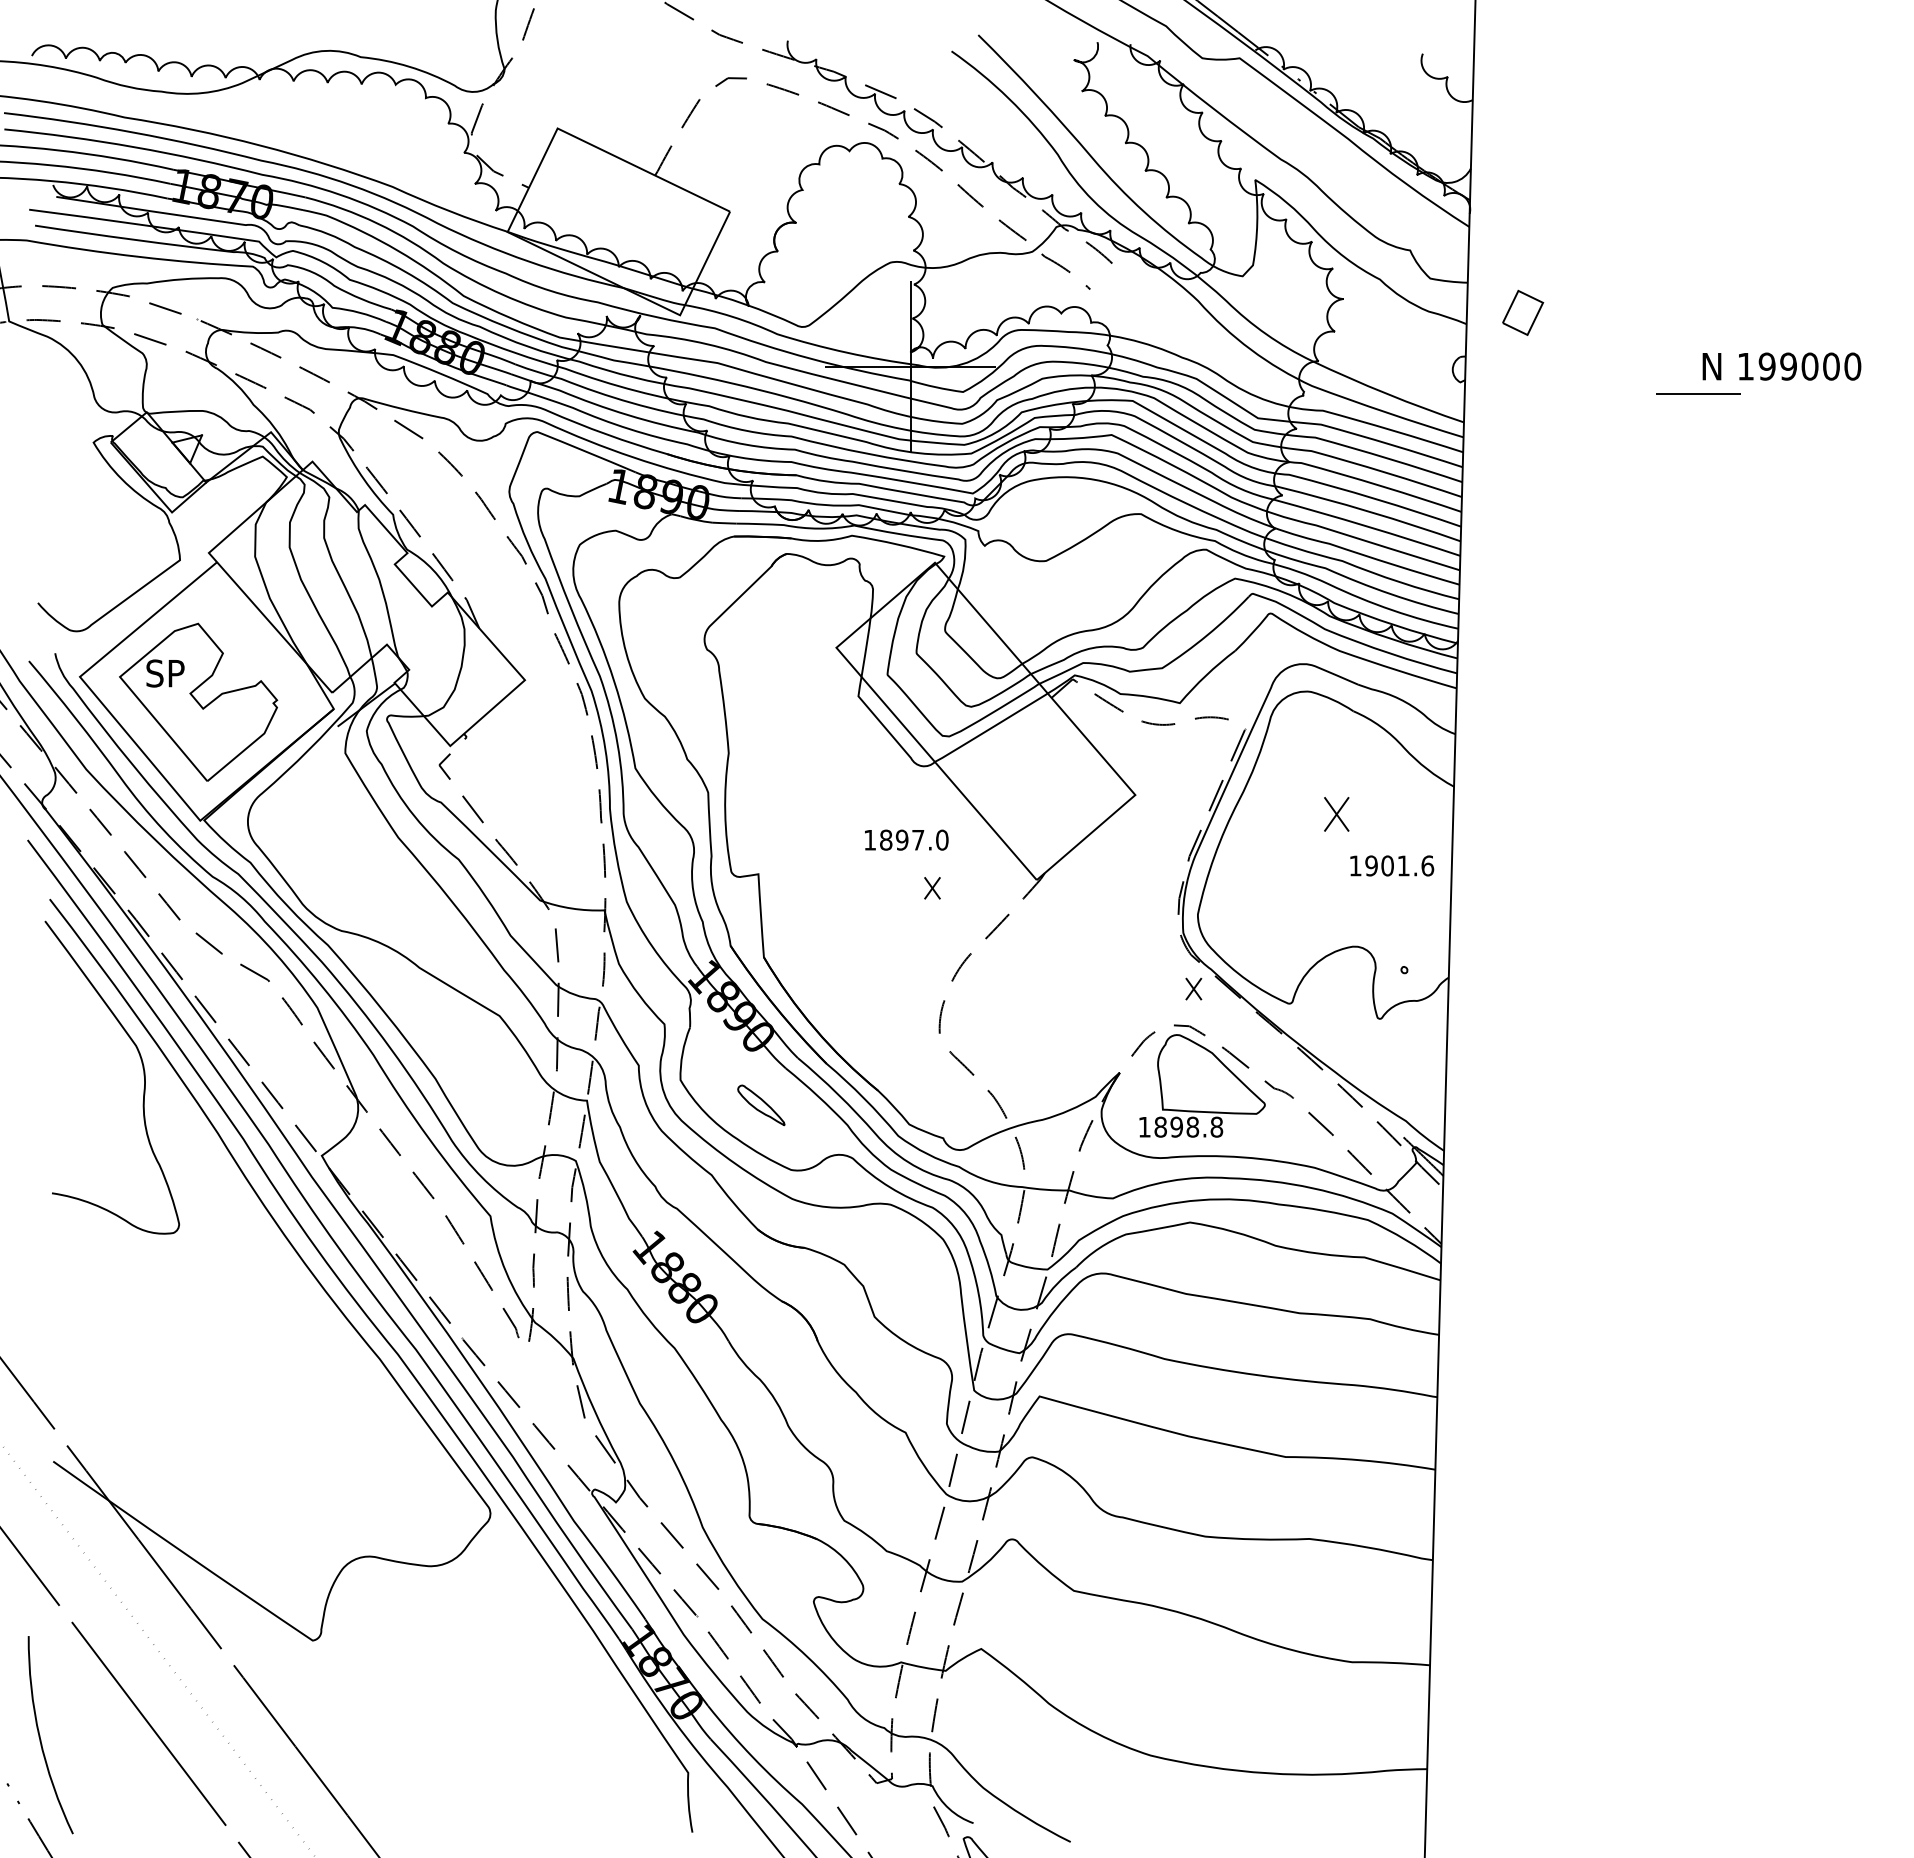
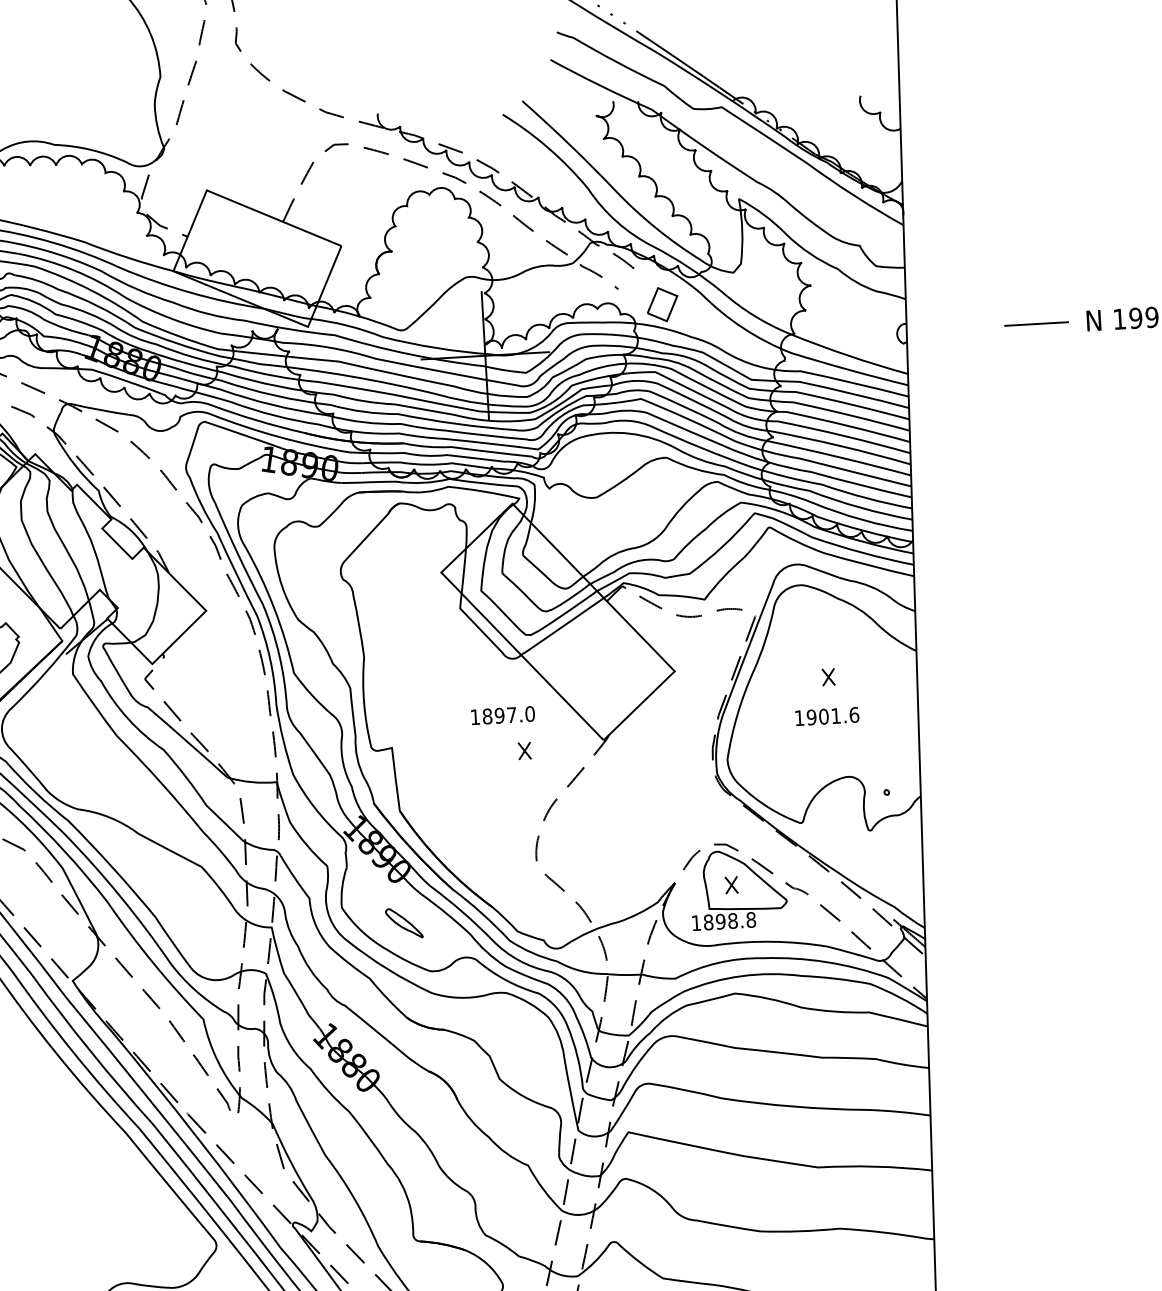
part: (1523, 312) -> (662, 304), moved
line: (1698, 393) -> (1036, 323), moved
part: (1336, 814) -> (828, 677), size x0.62
text: (1392, 865) -> (827, 716), moved
part: (1193, 988) -> (731, 884), moved

